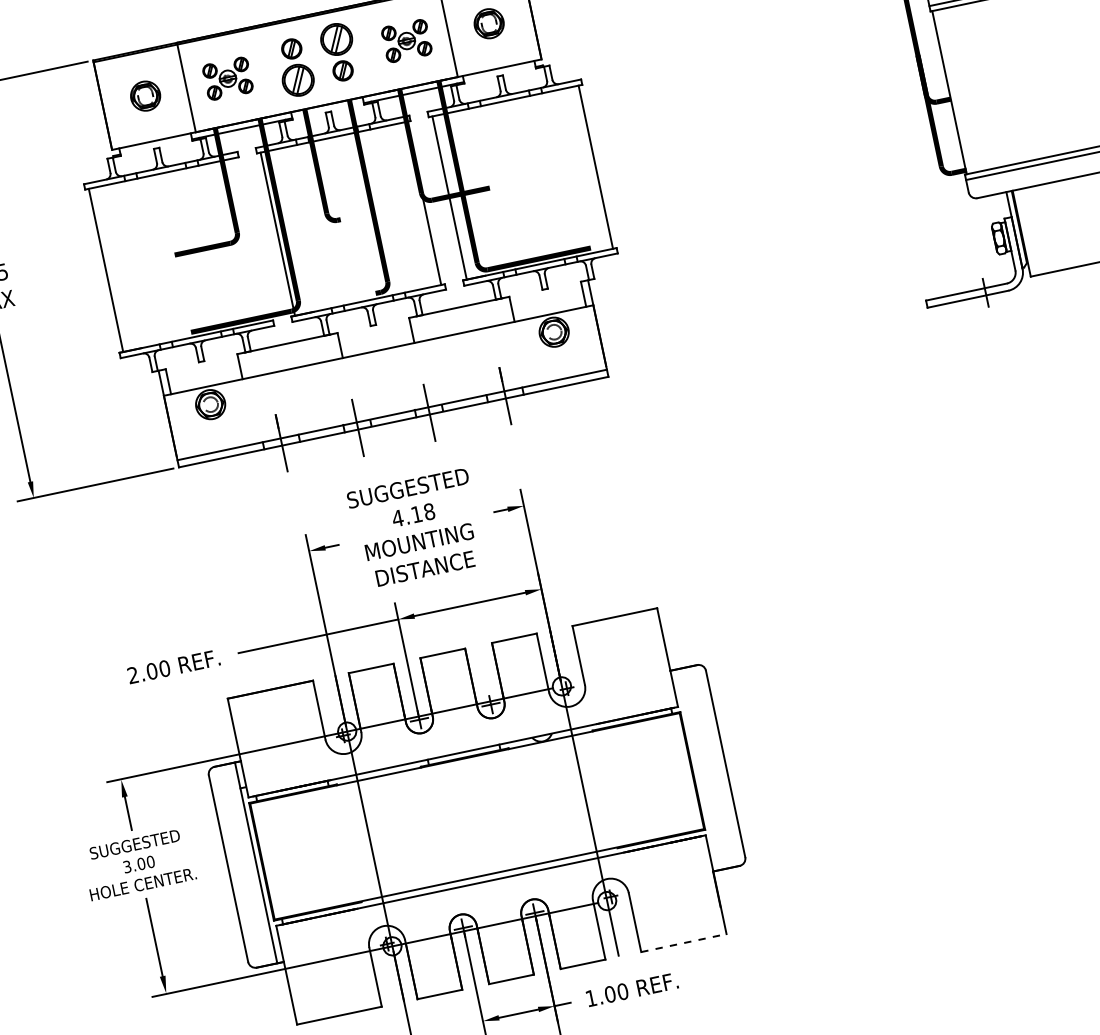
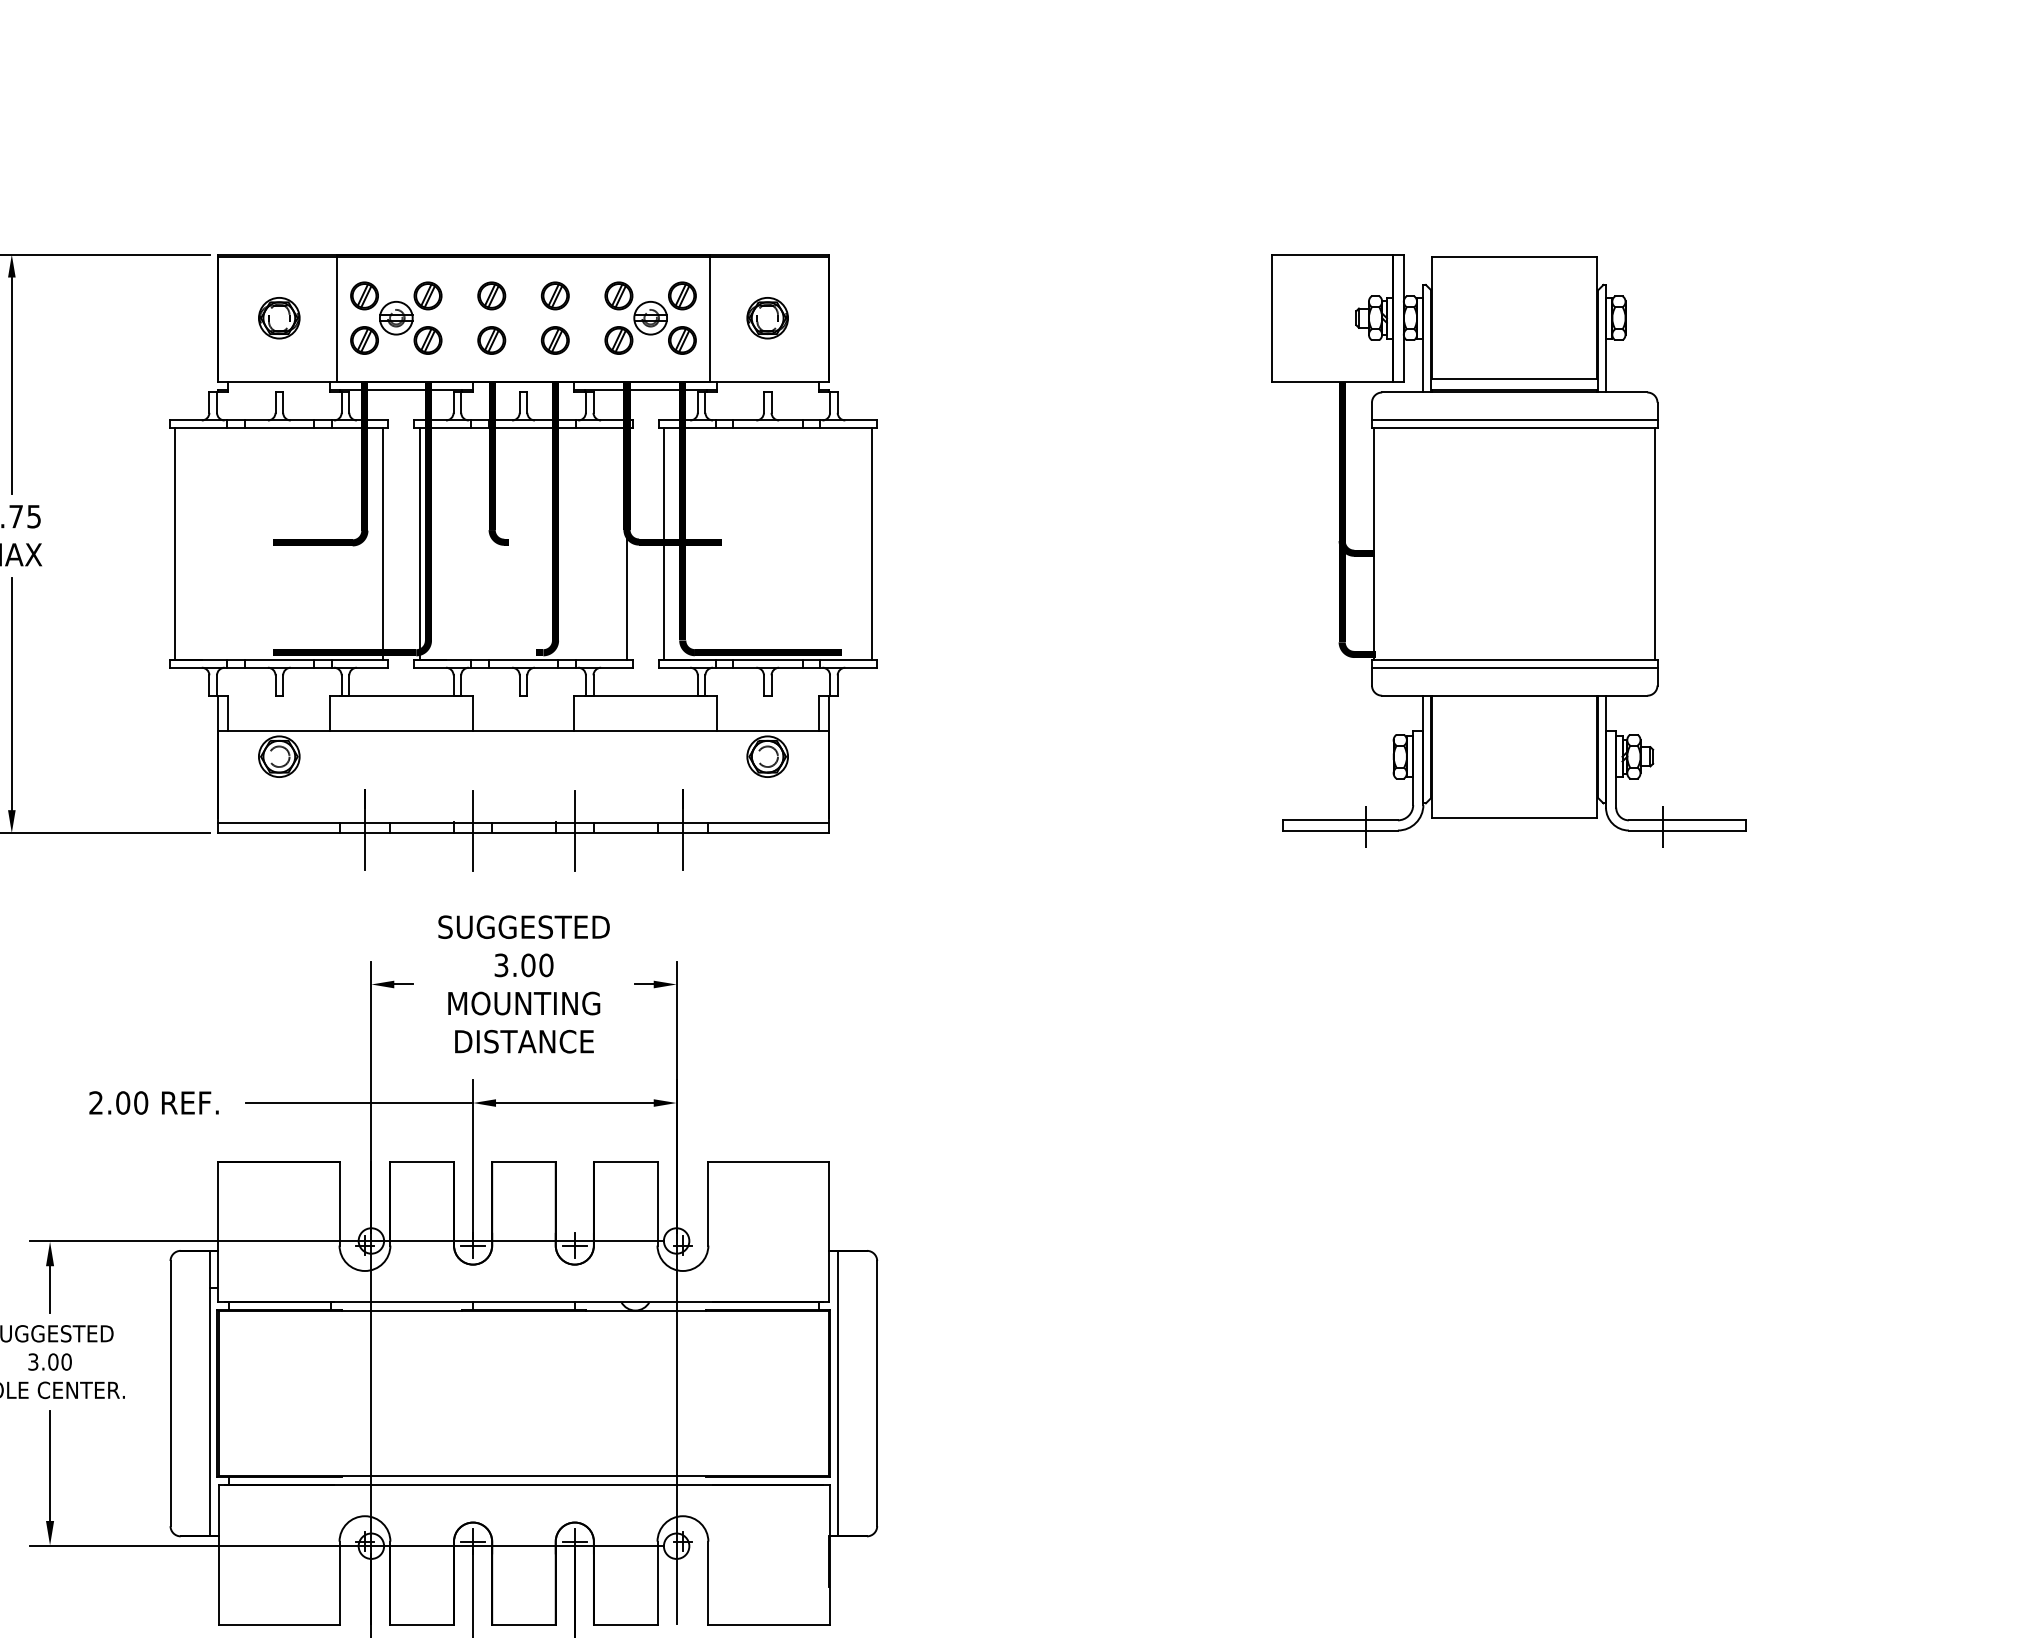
part: (335, 39) -> (554, 295), size x0.62
part: (406, 40) -> (650, 317), size x1.43
part: (227, 78) -> (396, 317), size x1.43
part: (298, 80) -> (491, 340), size x0.62
line: (252, 239) -> (383, 544), added
text: (413, 515) -> (523, 965), 4.18 -> 3.00
line: (698, 769) -> (838, 1393), added
line: (684, 943) -> (769, 1625), dashed -> solid

